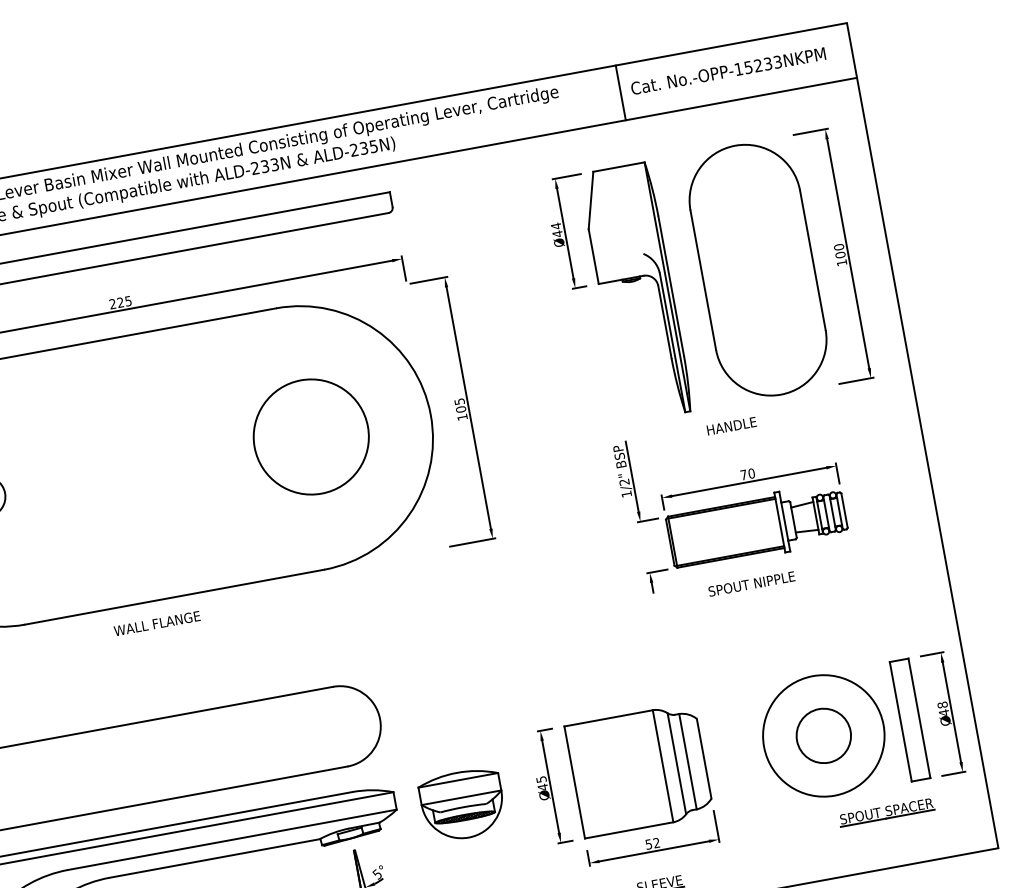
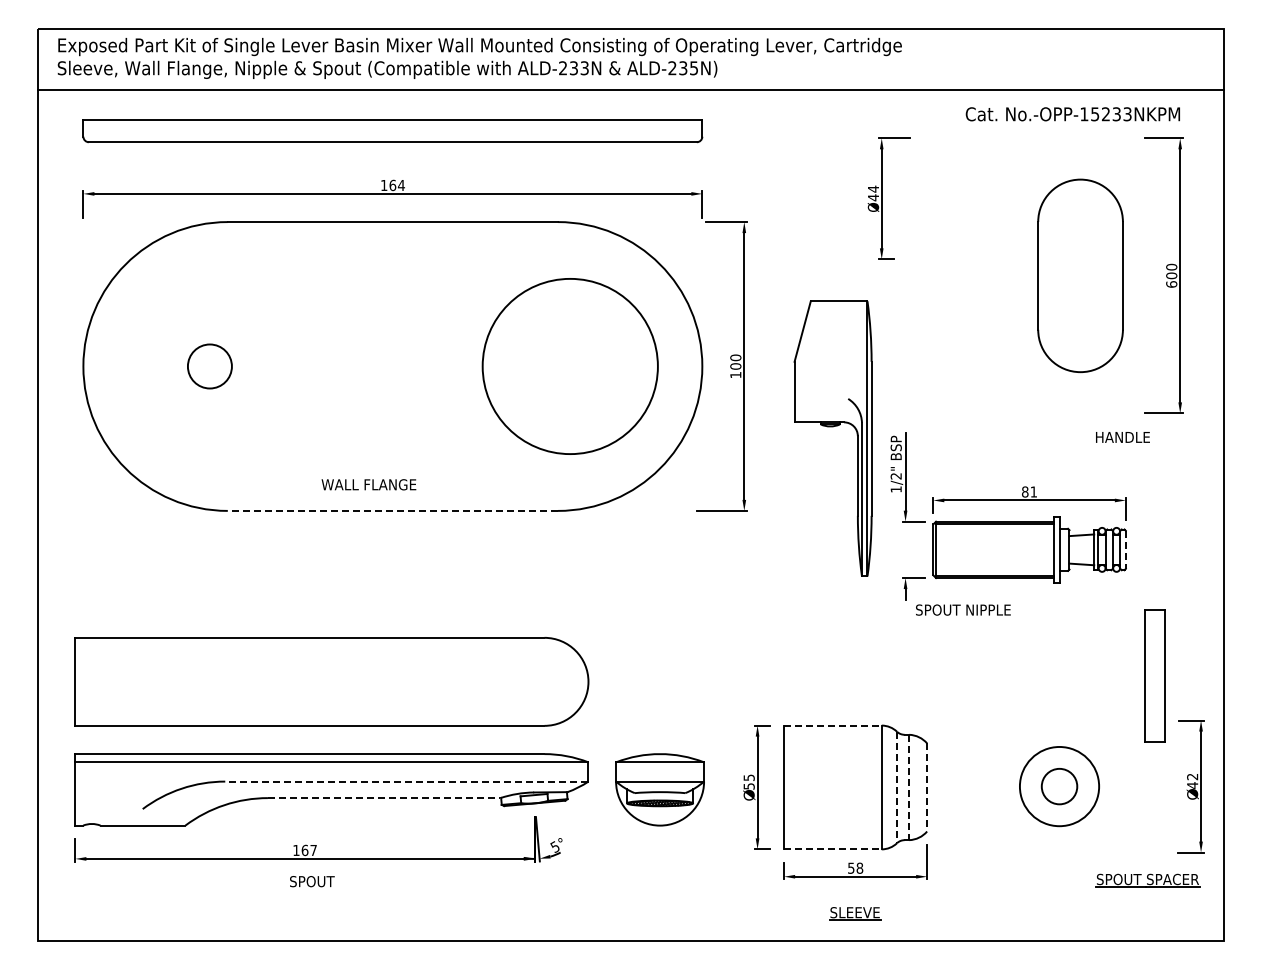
text: (728, 71) -> (1072, 114), moved
line: (620, 93) -> (968, 59), removed
text: (841, 262) -> (1171, 284), 100 -> 600
part: (757, 269) -> (1080, 275), size x0.7
part: (633, 282) -> (832, 427), moved
text: (120, 302) -> (392, 185), 225 -> 164
text: (459, 401) -> (735, 357), 105 -> 100
text: (731, 426) -> (1122, 437), moved
circle: (310, 437) -> (569, 366), size x1.4
text: (747, 473) -> (1029, 491), 70 -> 81
line: (844, 510) -> (1125, 549), solid -> dashed
text: (751, 583) -> (963, 609), moved
line: (174, 596) -> (392, 510), solid -> dashed
text: (156, 623) -> (368, 484), moved
text: (942, 704) -> (1192, 776), 48 -> 42
line: (608, 718) -> (832, 725), solid -> dashed
part: (909, 720) -> (1154, 675), moved
circle: (823, 735) -> (1059, 786), size x0.6
circle: (823, 735) -> (1059, 786), size x0.6
line: (704, 758) -> (927, 787), solid -> dashed
line: (688, 761) -> (909, 787), solid -> dashed
line: (677, 763) -> (897, 787), solid -> dashed
text: (542, 787) -> (748, 786), 45 -> 55
part: (886, 812) -> (1147, 880), moved
line: (628, 830) -> (832, 849), solid -> dashed
line: (231, 839) -> (406, 781), solid -> dashed
text: (656, 842) -> (859, 867), 52 -> 58
line: (214, 858) -> (384, 798), solid -> dashed

